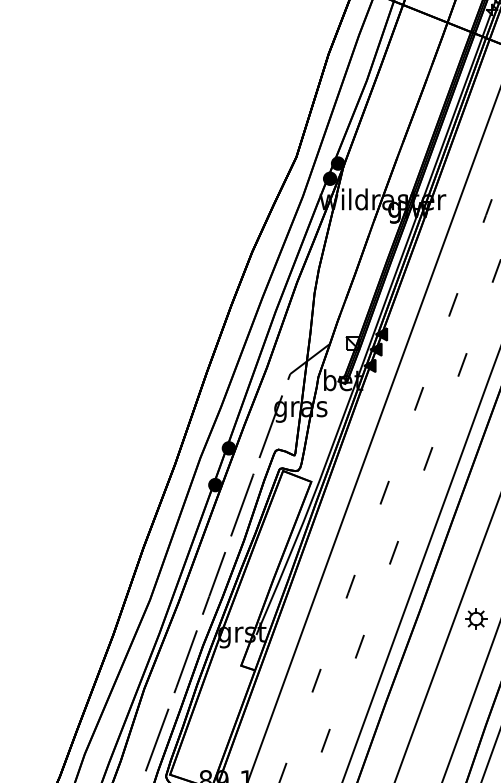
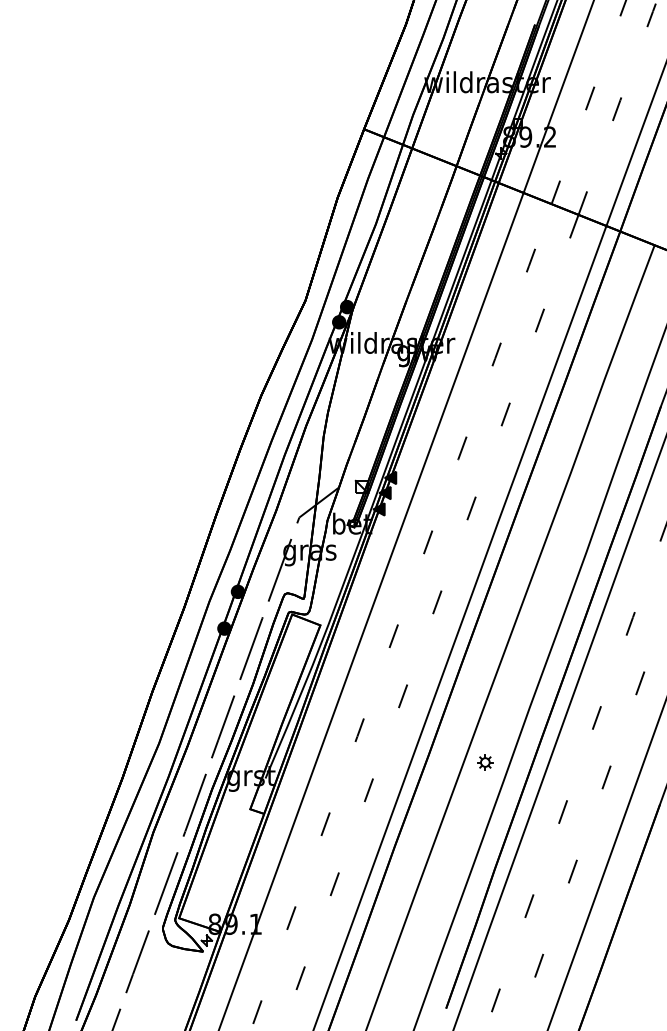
part: (476, 618) -> (485, 762), size x0.7

